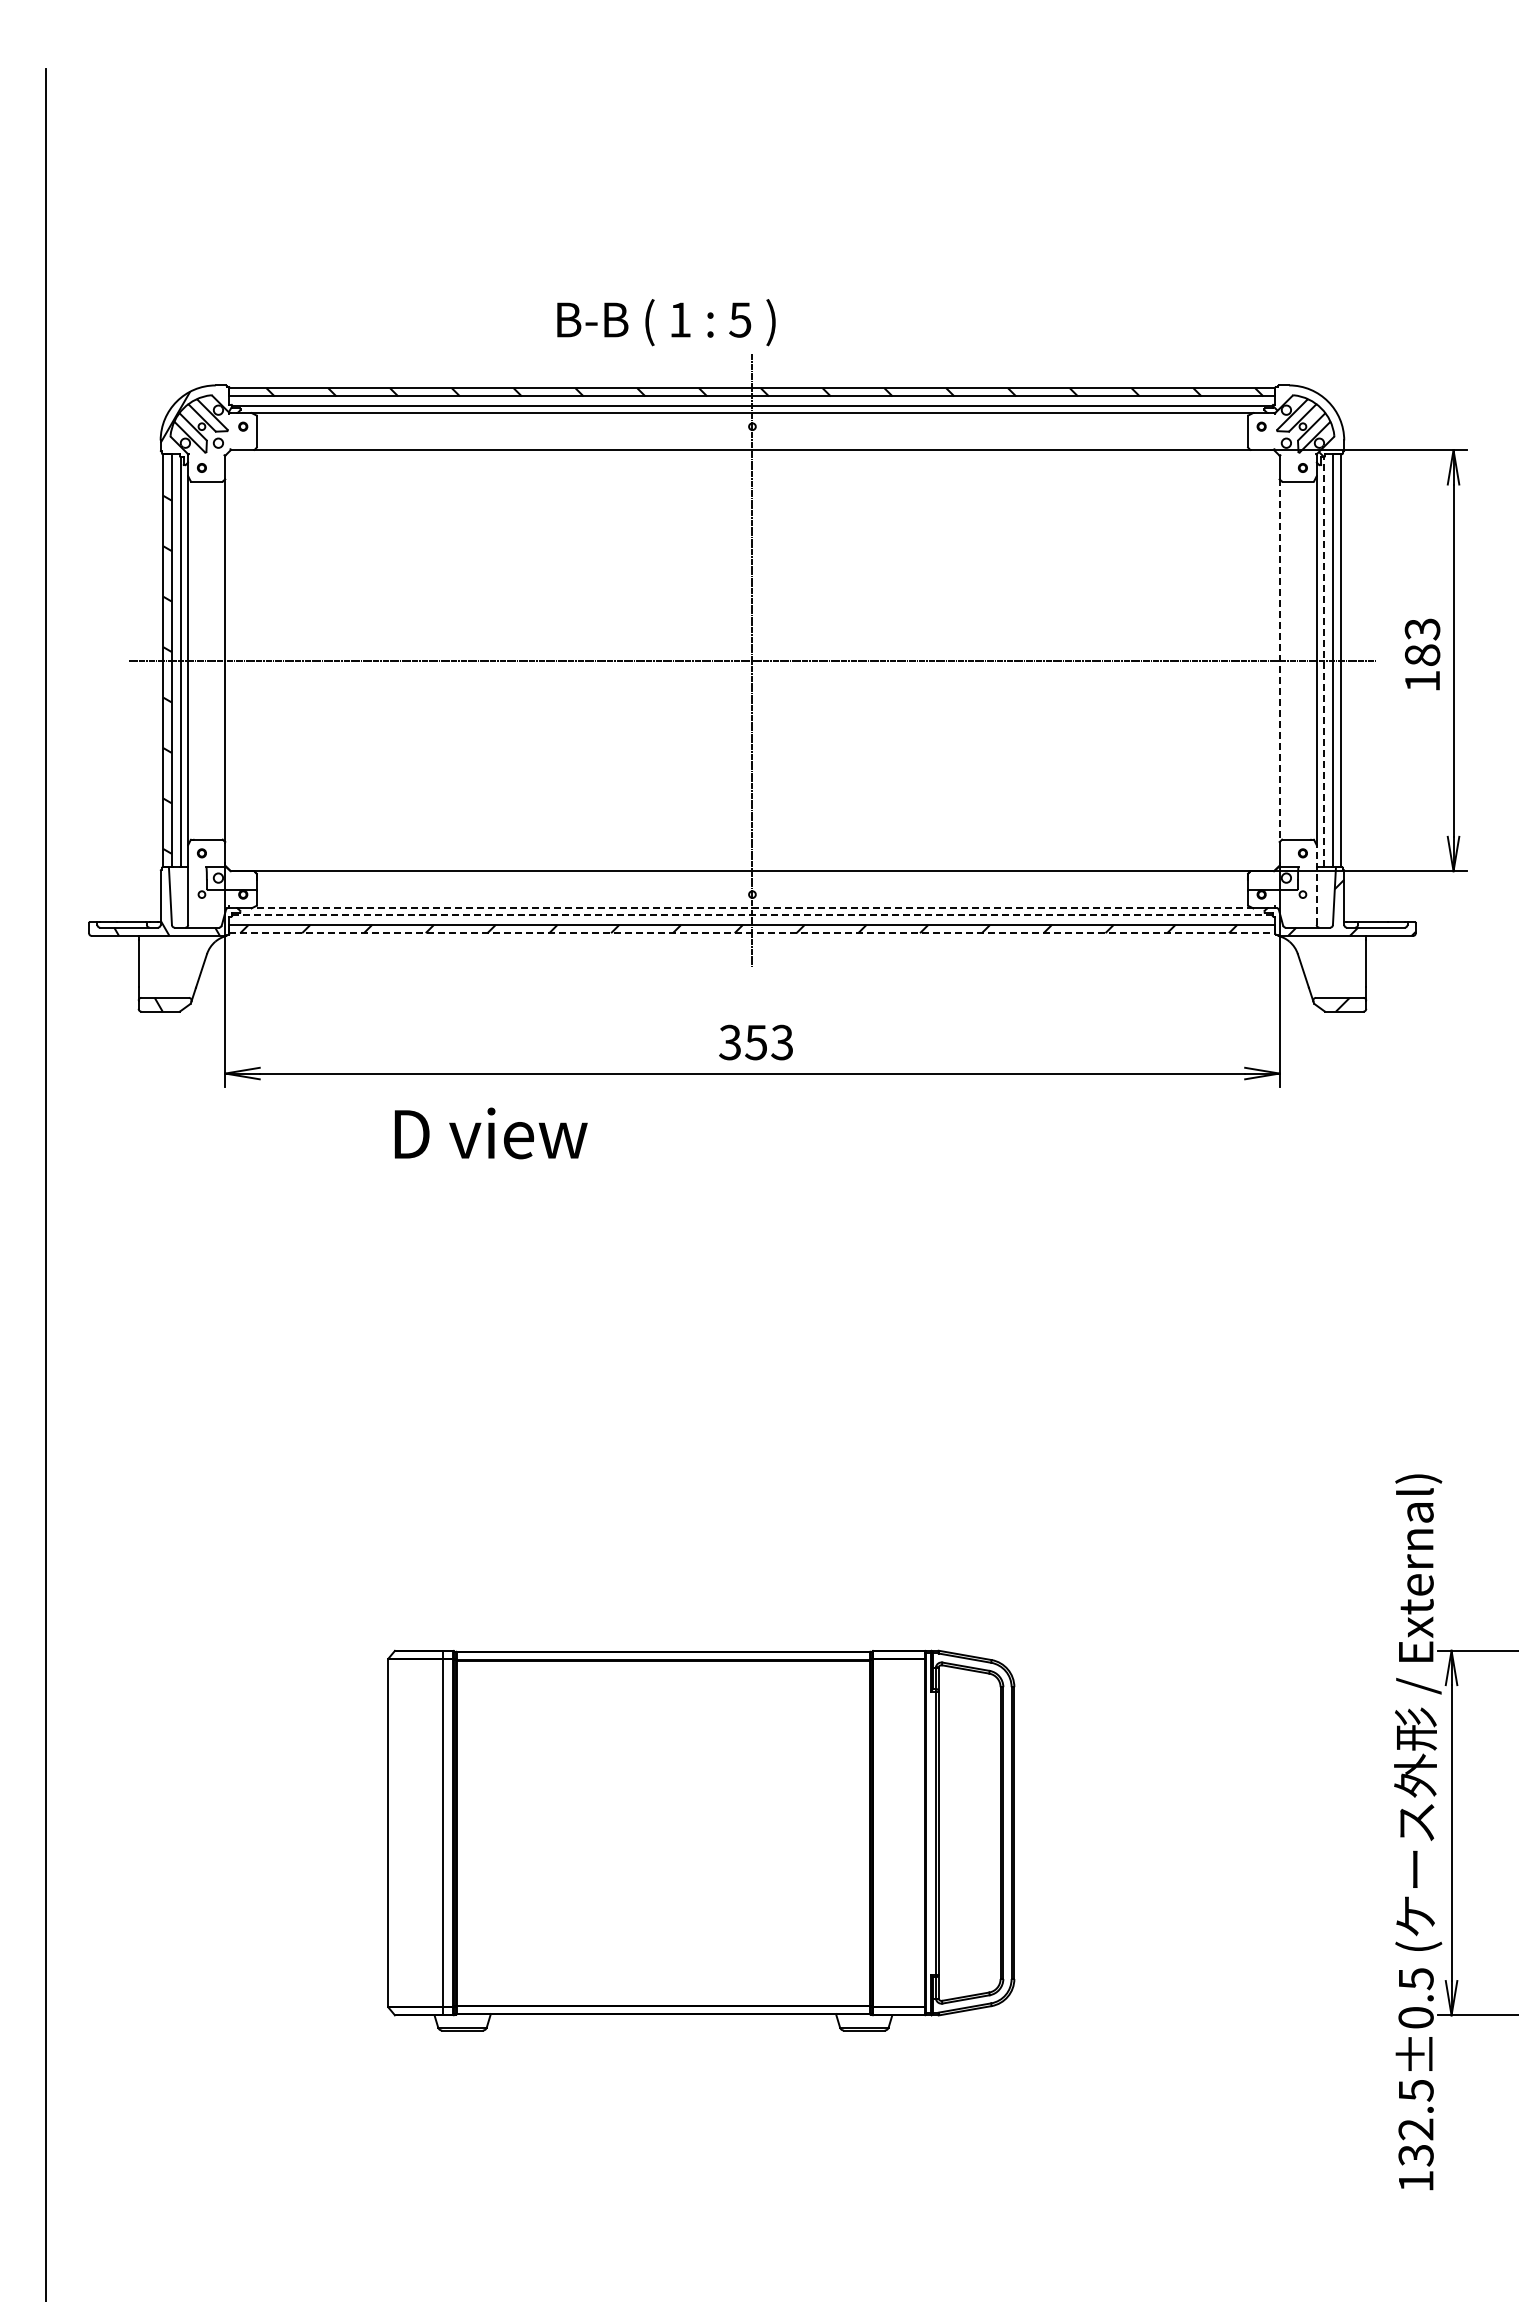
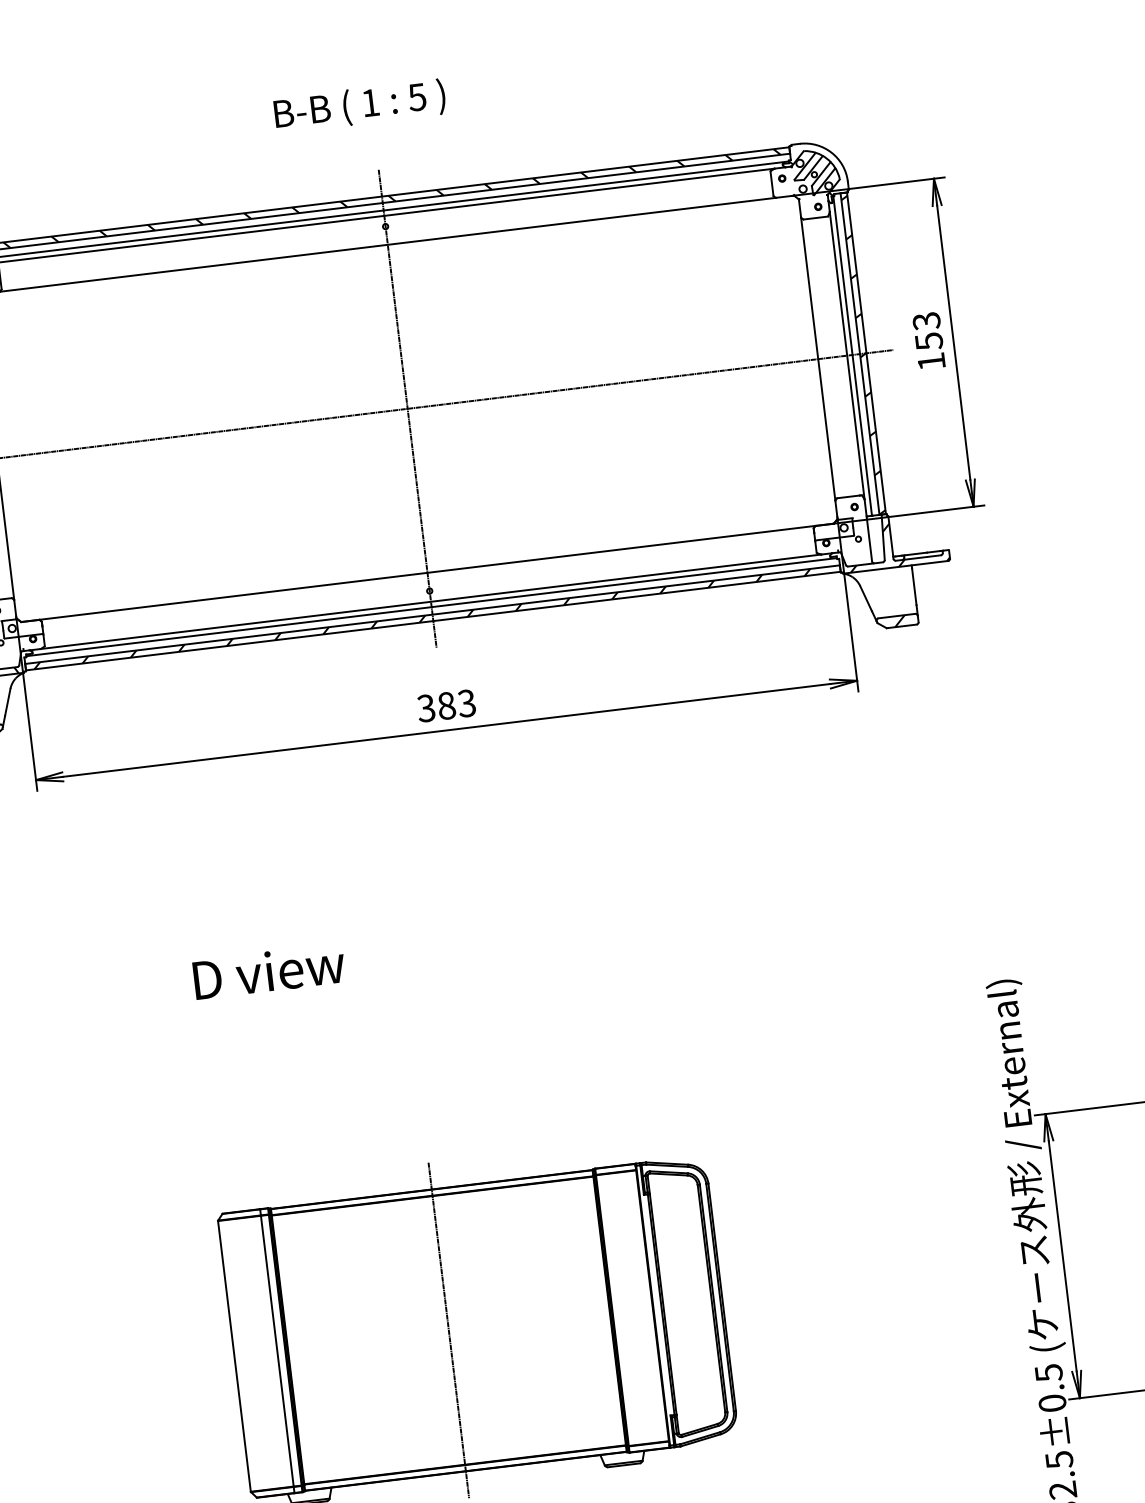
text: (666, 322) -> (360, 106), moved
text: (1422, 655) -> (929, 341), 183 -> 153
line: (1279, 660) -> (818, 359), dashed -> solid
line: (1323, 661) -> (852, 355), dashed -> solid
hatch: (1337, 662) -> (863, 355), added
line: (1316, 885) -> (868, 530), dashed -> solid
line: (751, 908) -> (430, 601), dashed -> solid
line: (752, 915) -> (431, 607), dashed -> solid
line: (752, 933) -> (433, 621), dashed -> solid
text: (756, 1042) -> (446, 705), 353 -> 383
text: (490, 1133) -> (268, 971), moved
line: (663, 1832) -> (448, 1329), added

